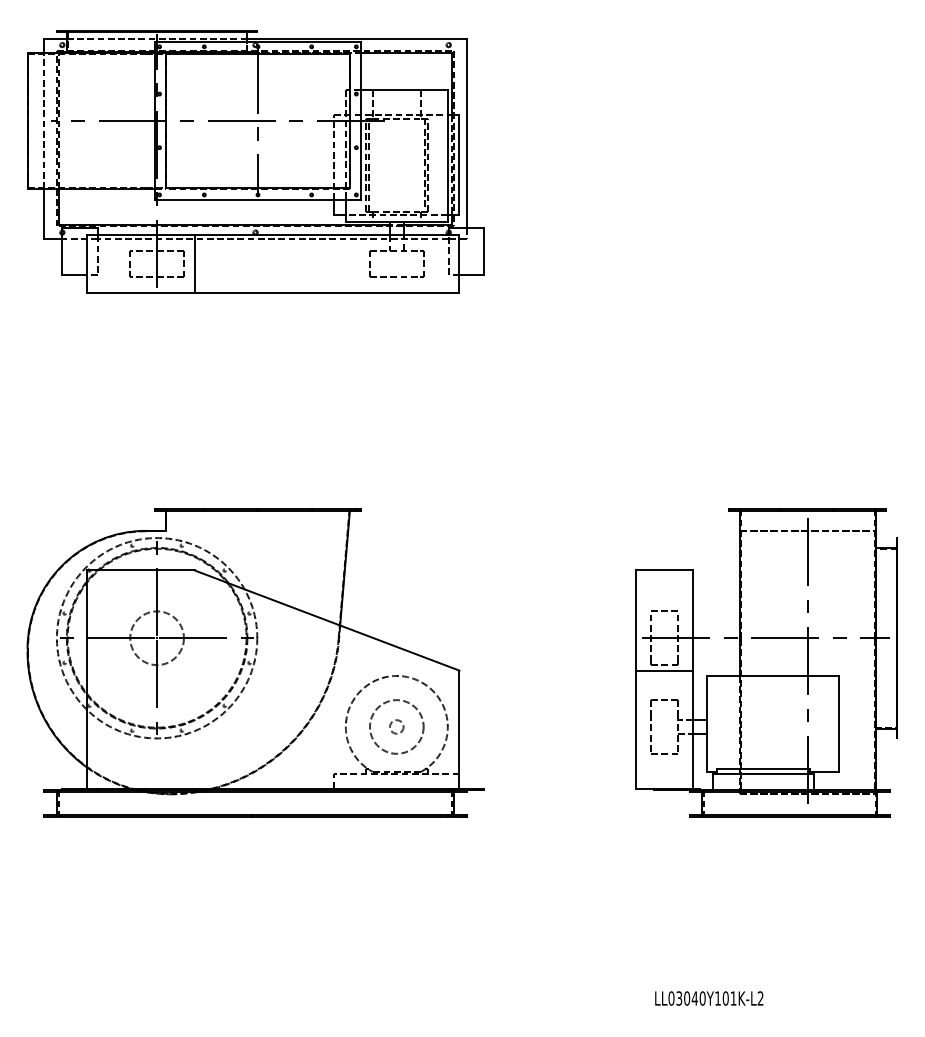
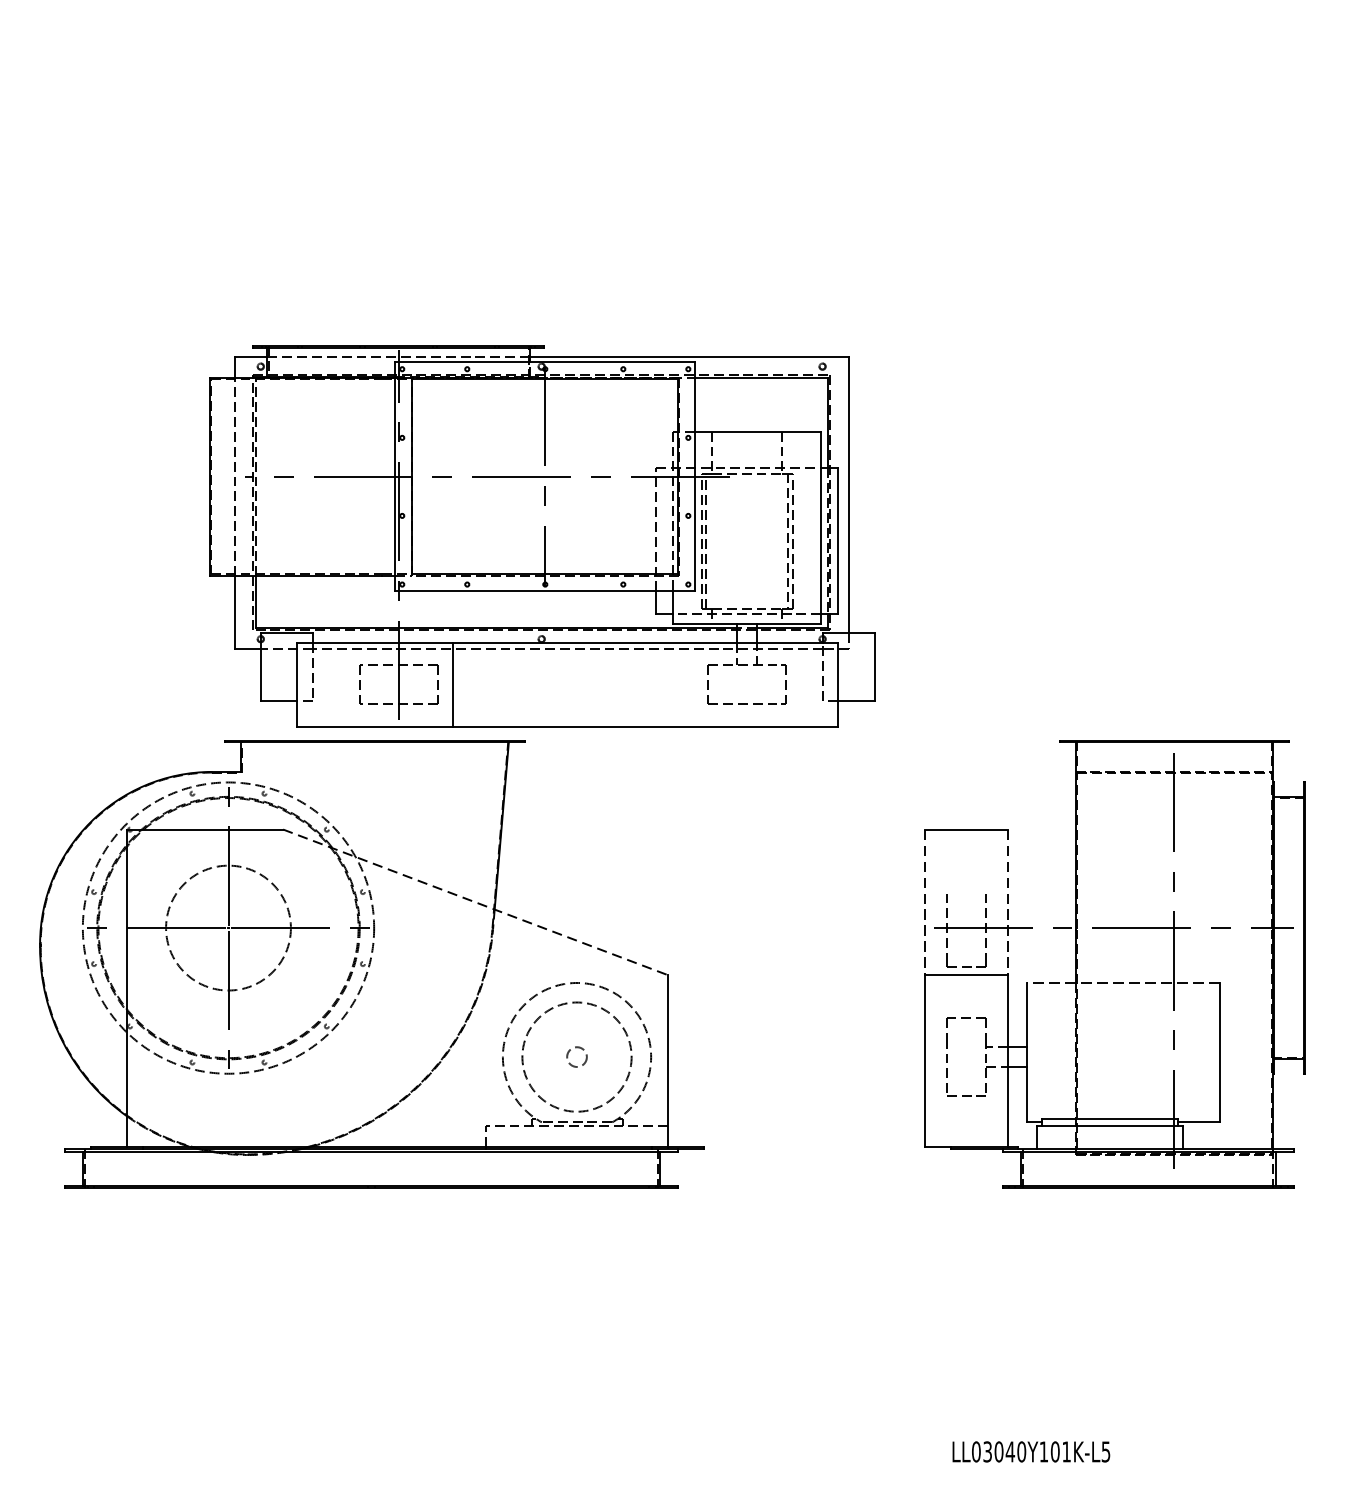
part: (255, 161) -> (541, 535), moved
line: (664, 611) -> (966, 889), removed
line: (327, 620) -> (476, 902), solid -> dashed
line: (635, 621) -> (924, 903), solid -> dashed
line: (693, 621) -> (1008, 903), solid -> dashed
circle: (156, 638) -> (227, 928), size x1.6
line: (772, 675) -> (1123, 982), solid -> dashed
circle: (396, 726) -> (576, 1056), size x1.4
text: (760, 998) -> (1105, 1451), LL03040Y101K-L2 -> LL03040Y101K-L5

